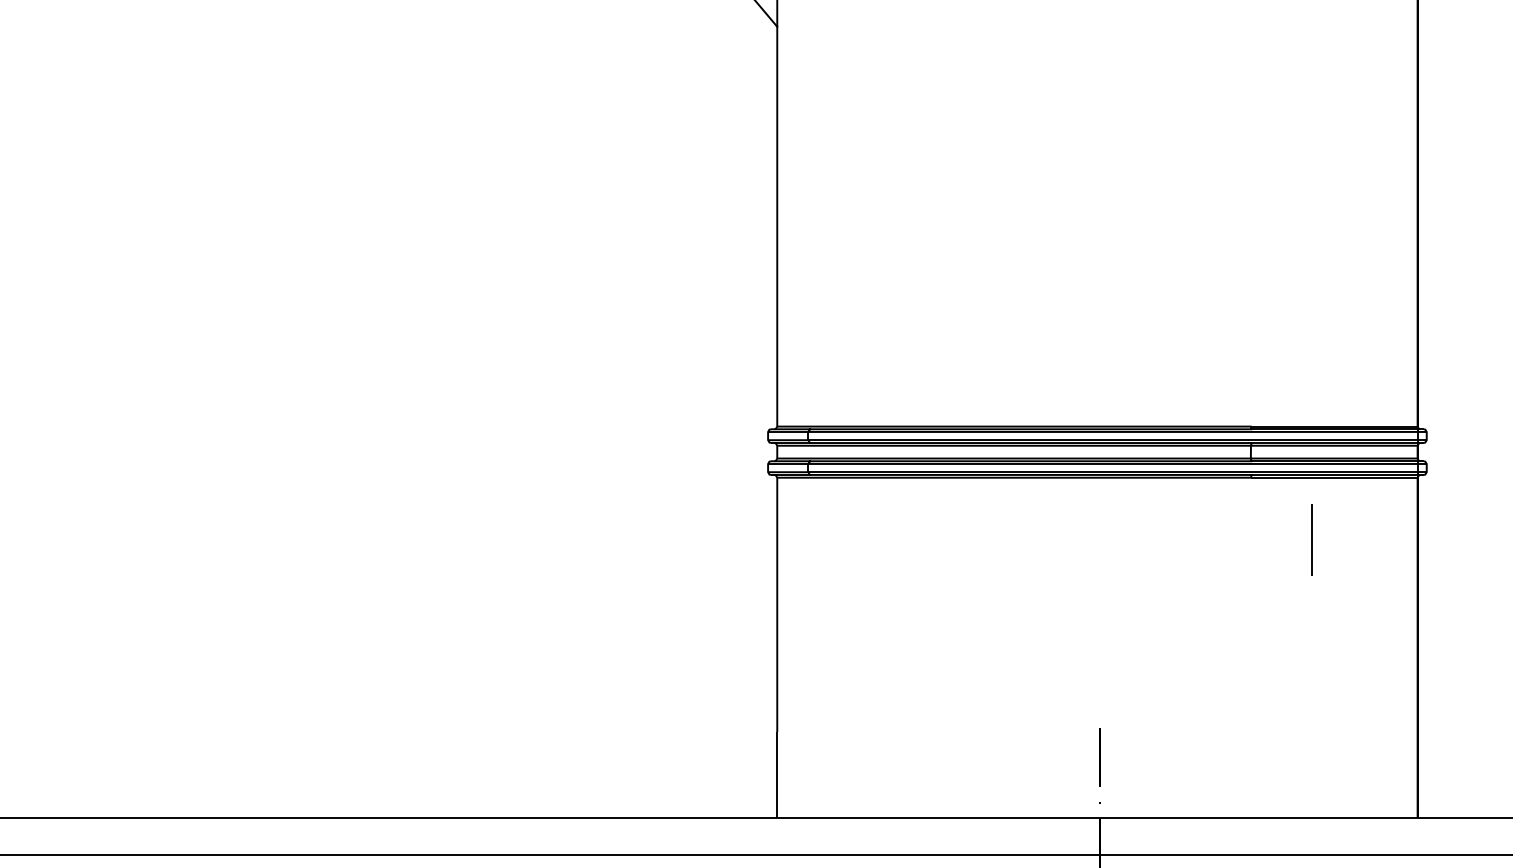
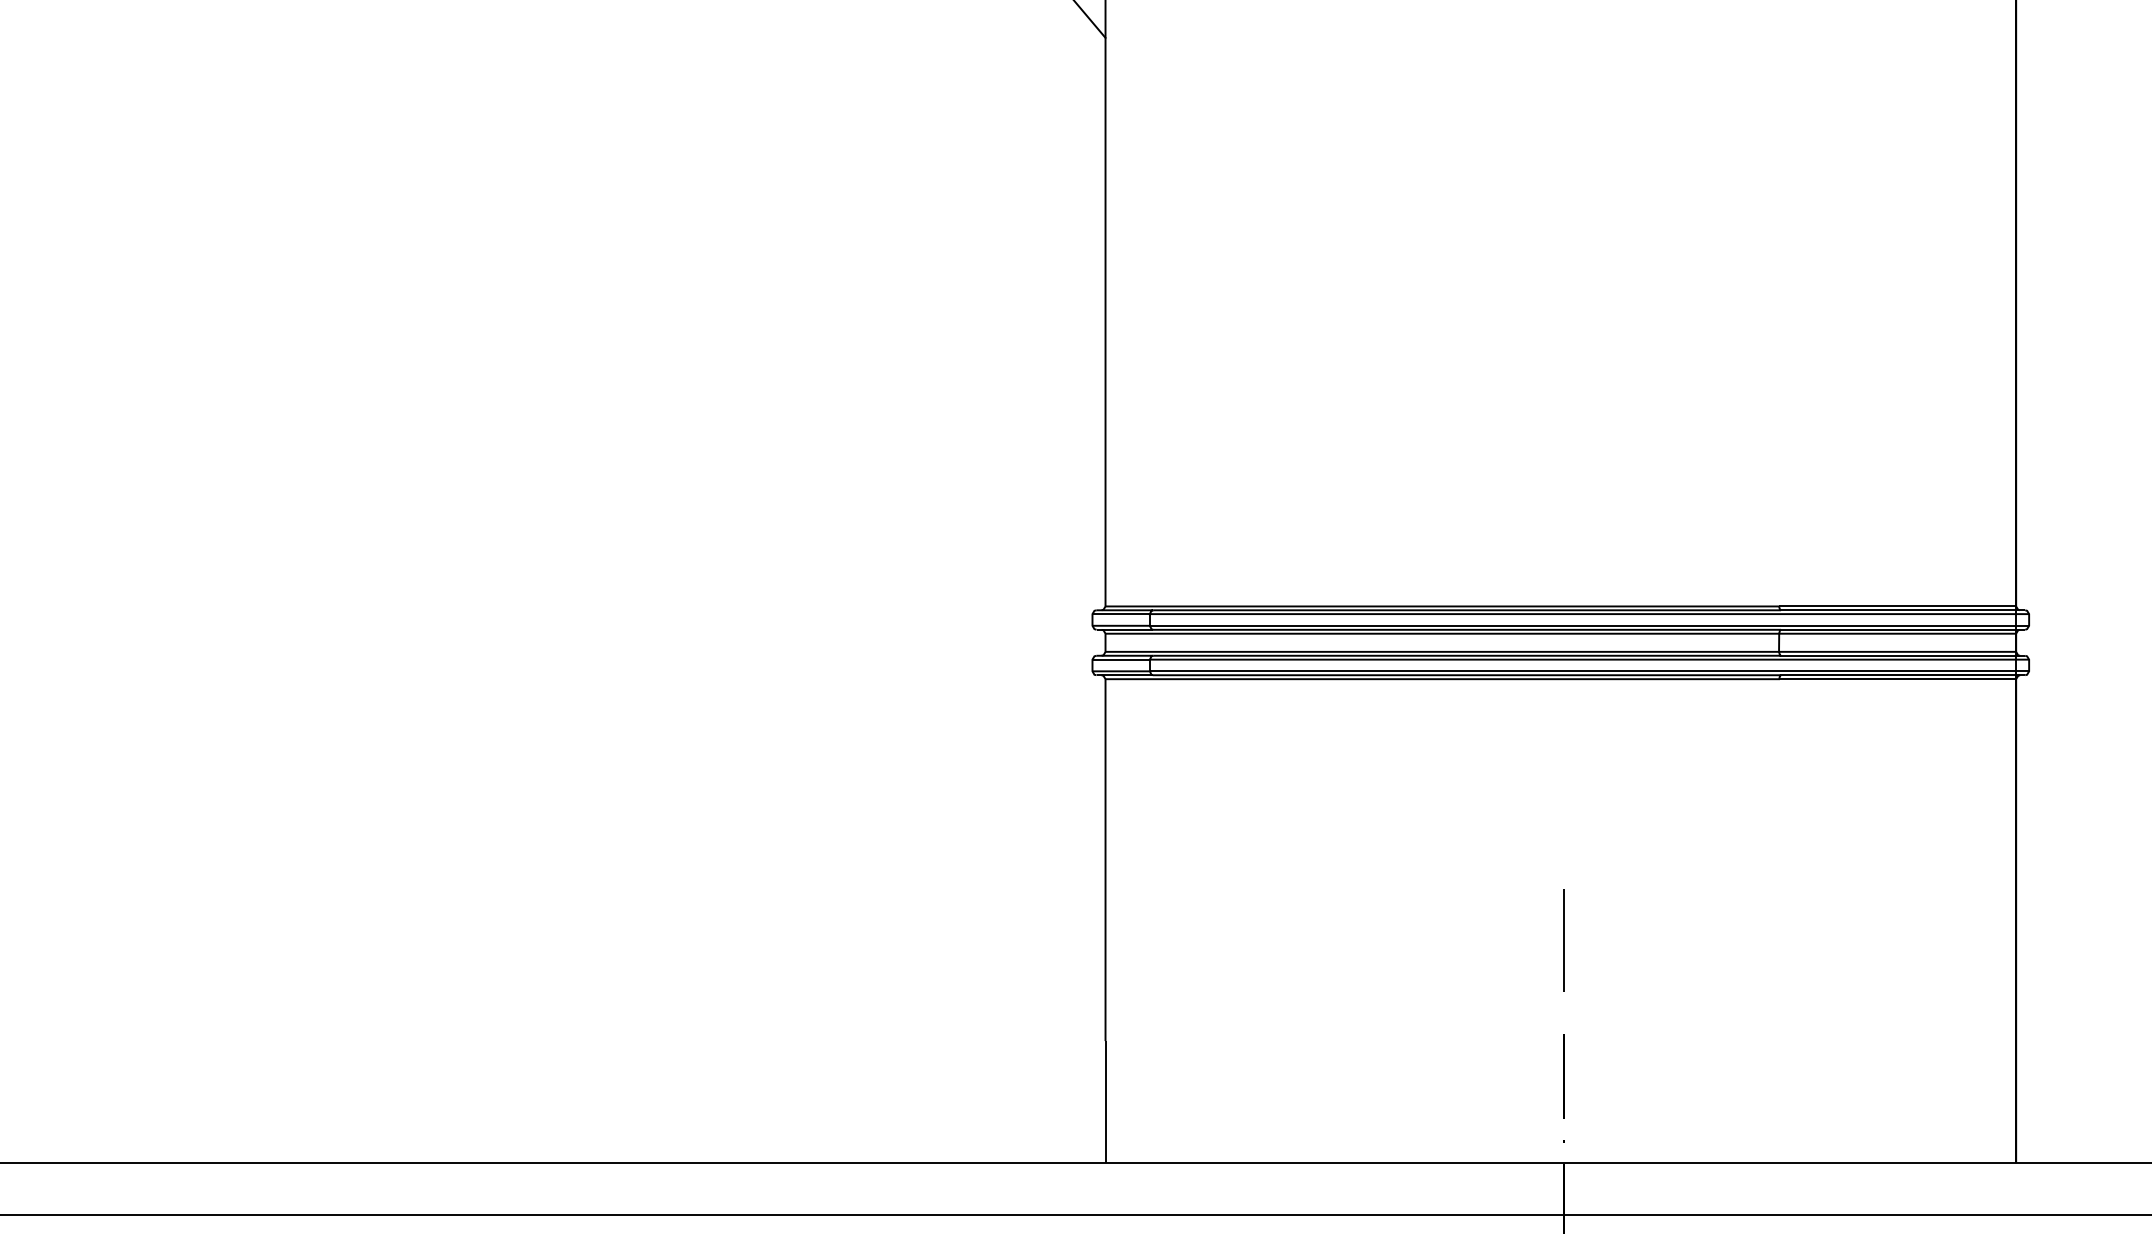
line: (1311, 540) -> (1563, 940), moved

